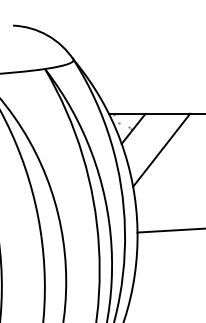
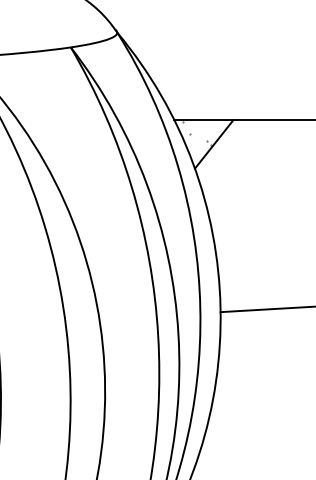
line: (161, 149) -> (259, 177), removed

